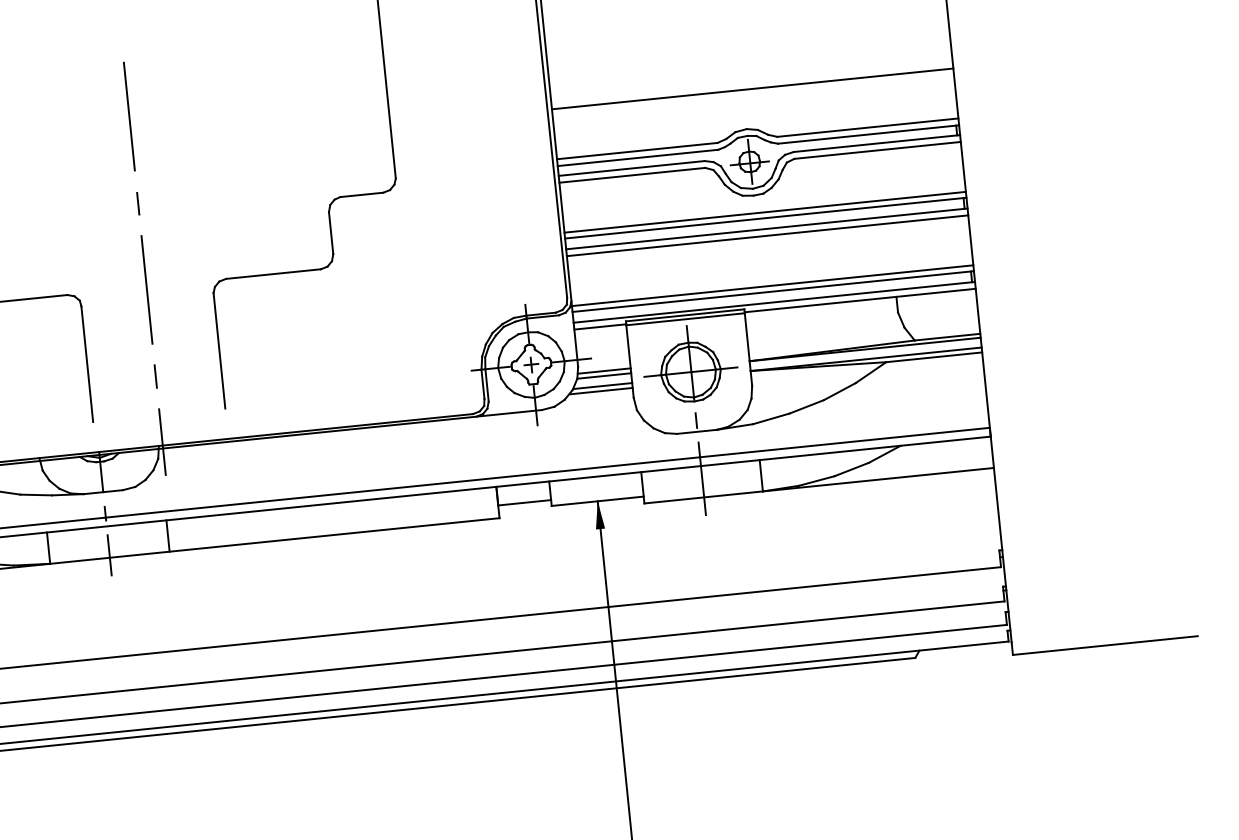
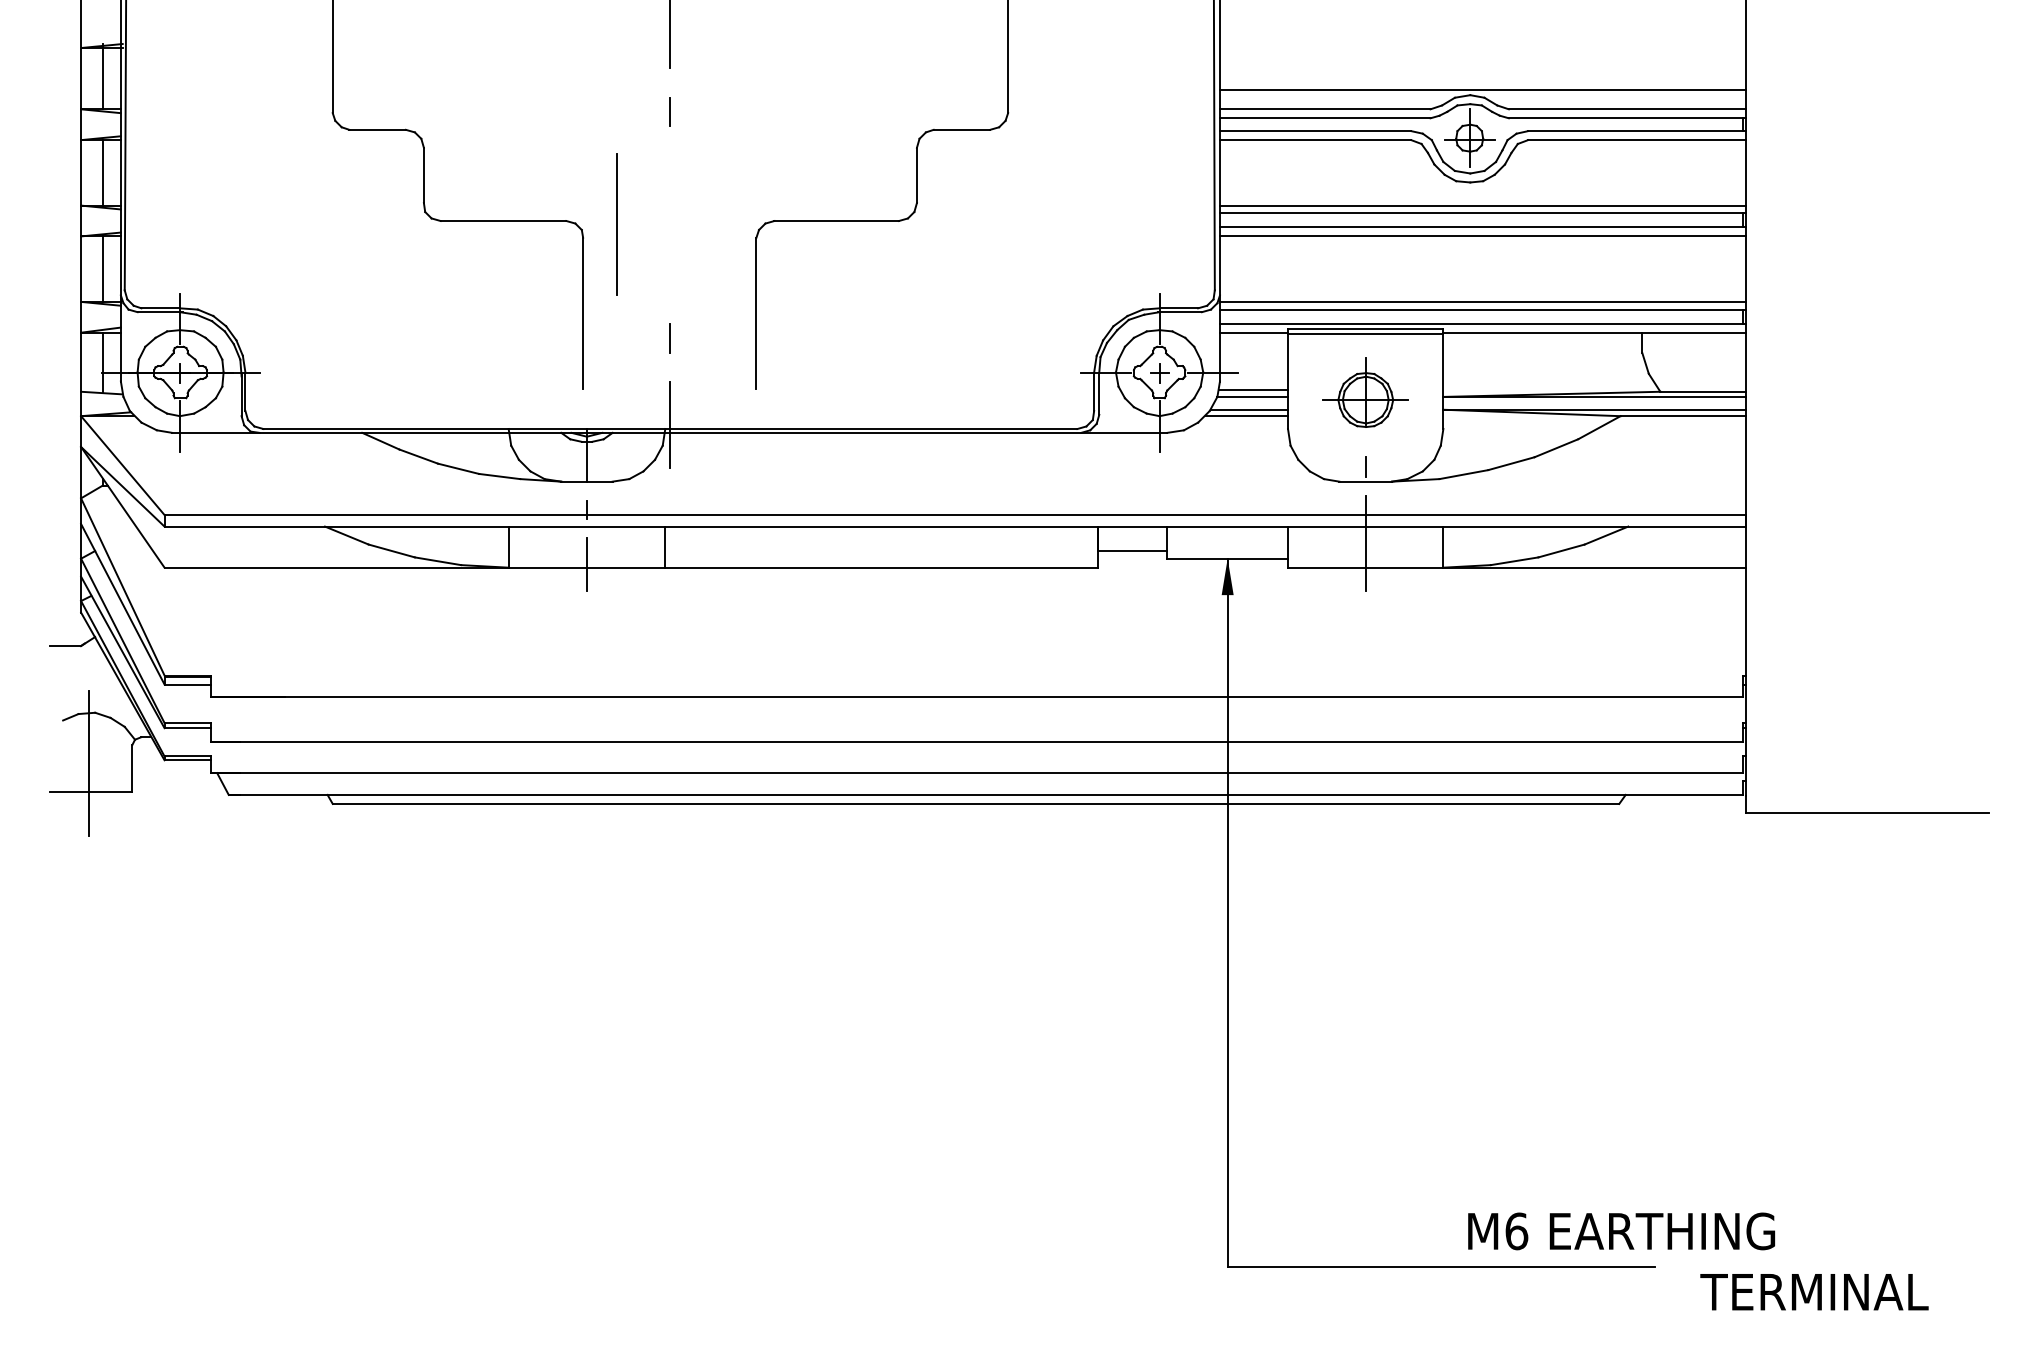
line: (752, 88) -> (1482, 89), moved
line: (146, 289) -> (616, 224), moved
part: (689, 363) -> (1365, 392), size x0.7

